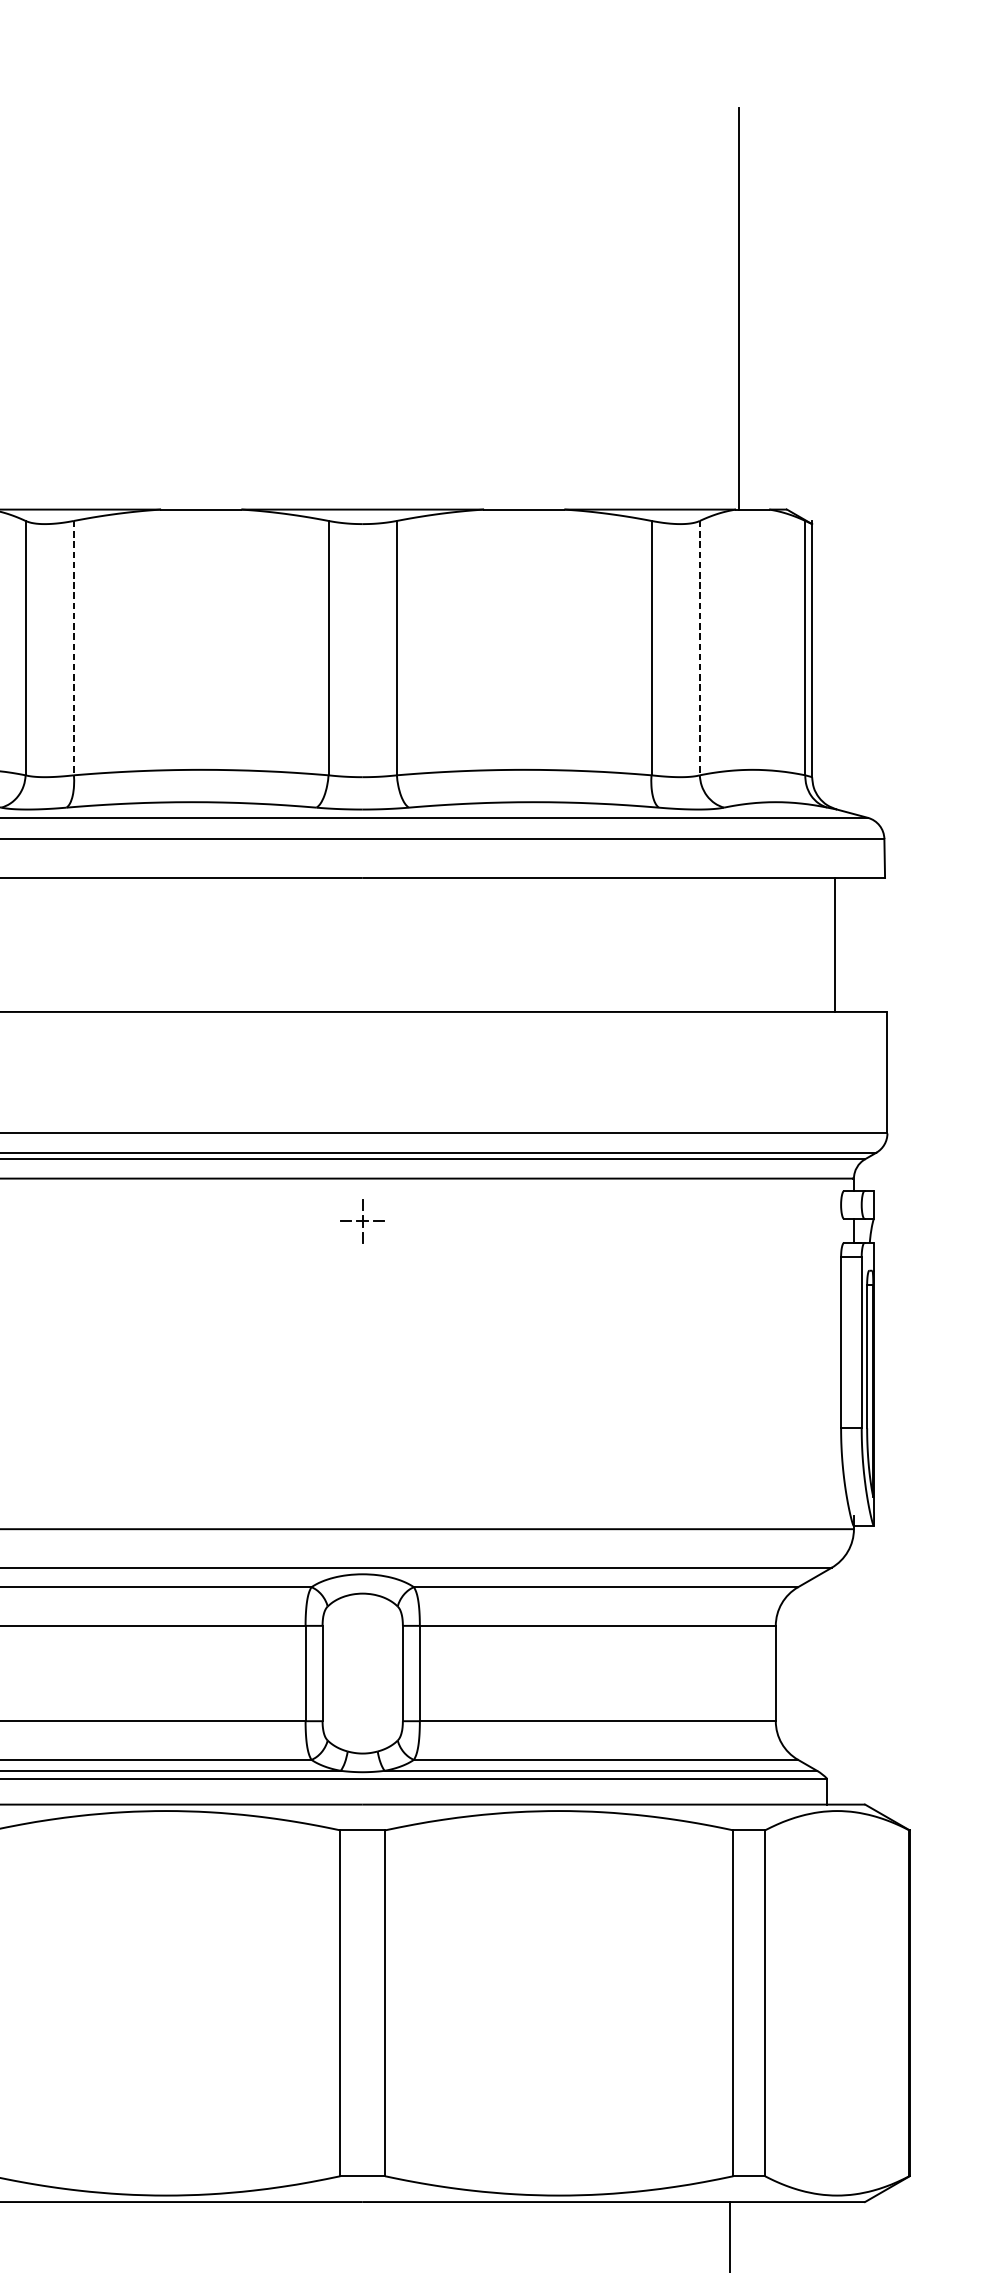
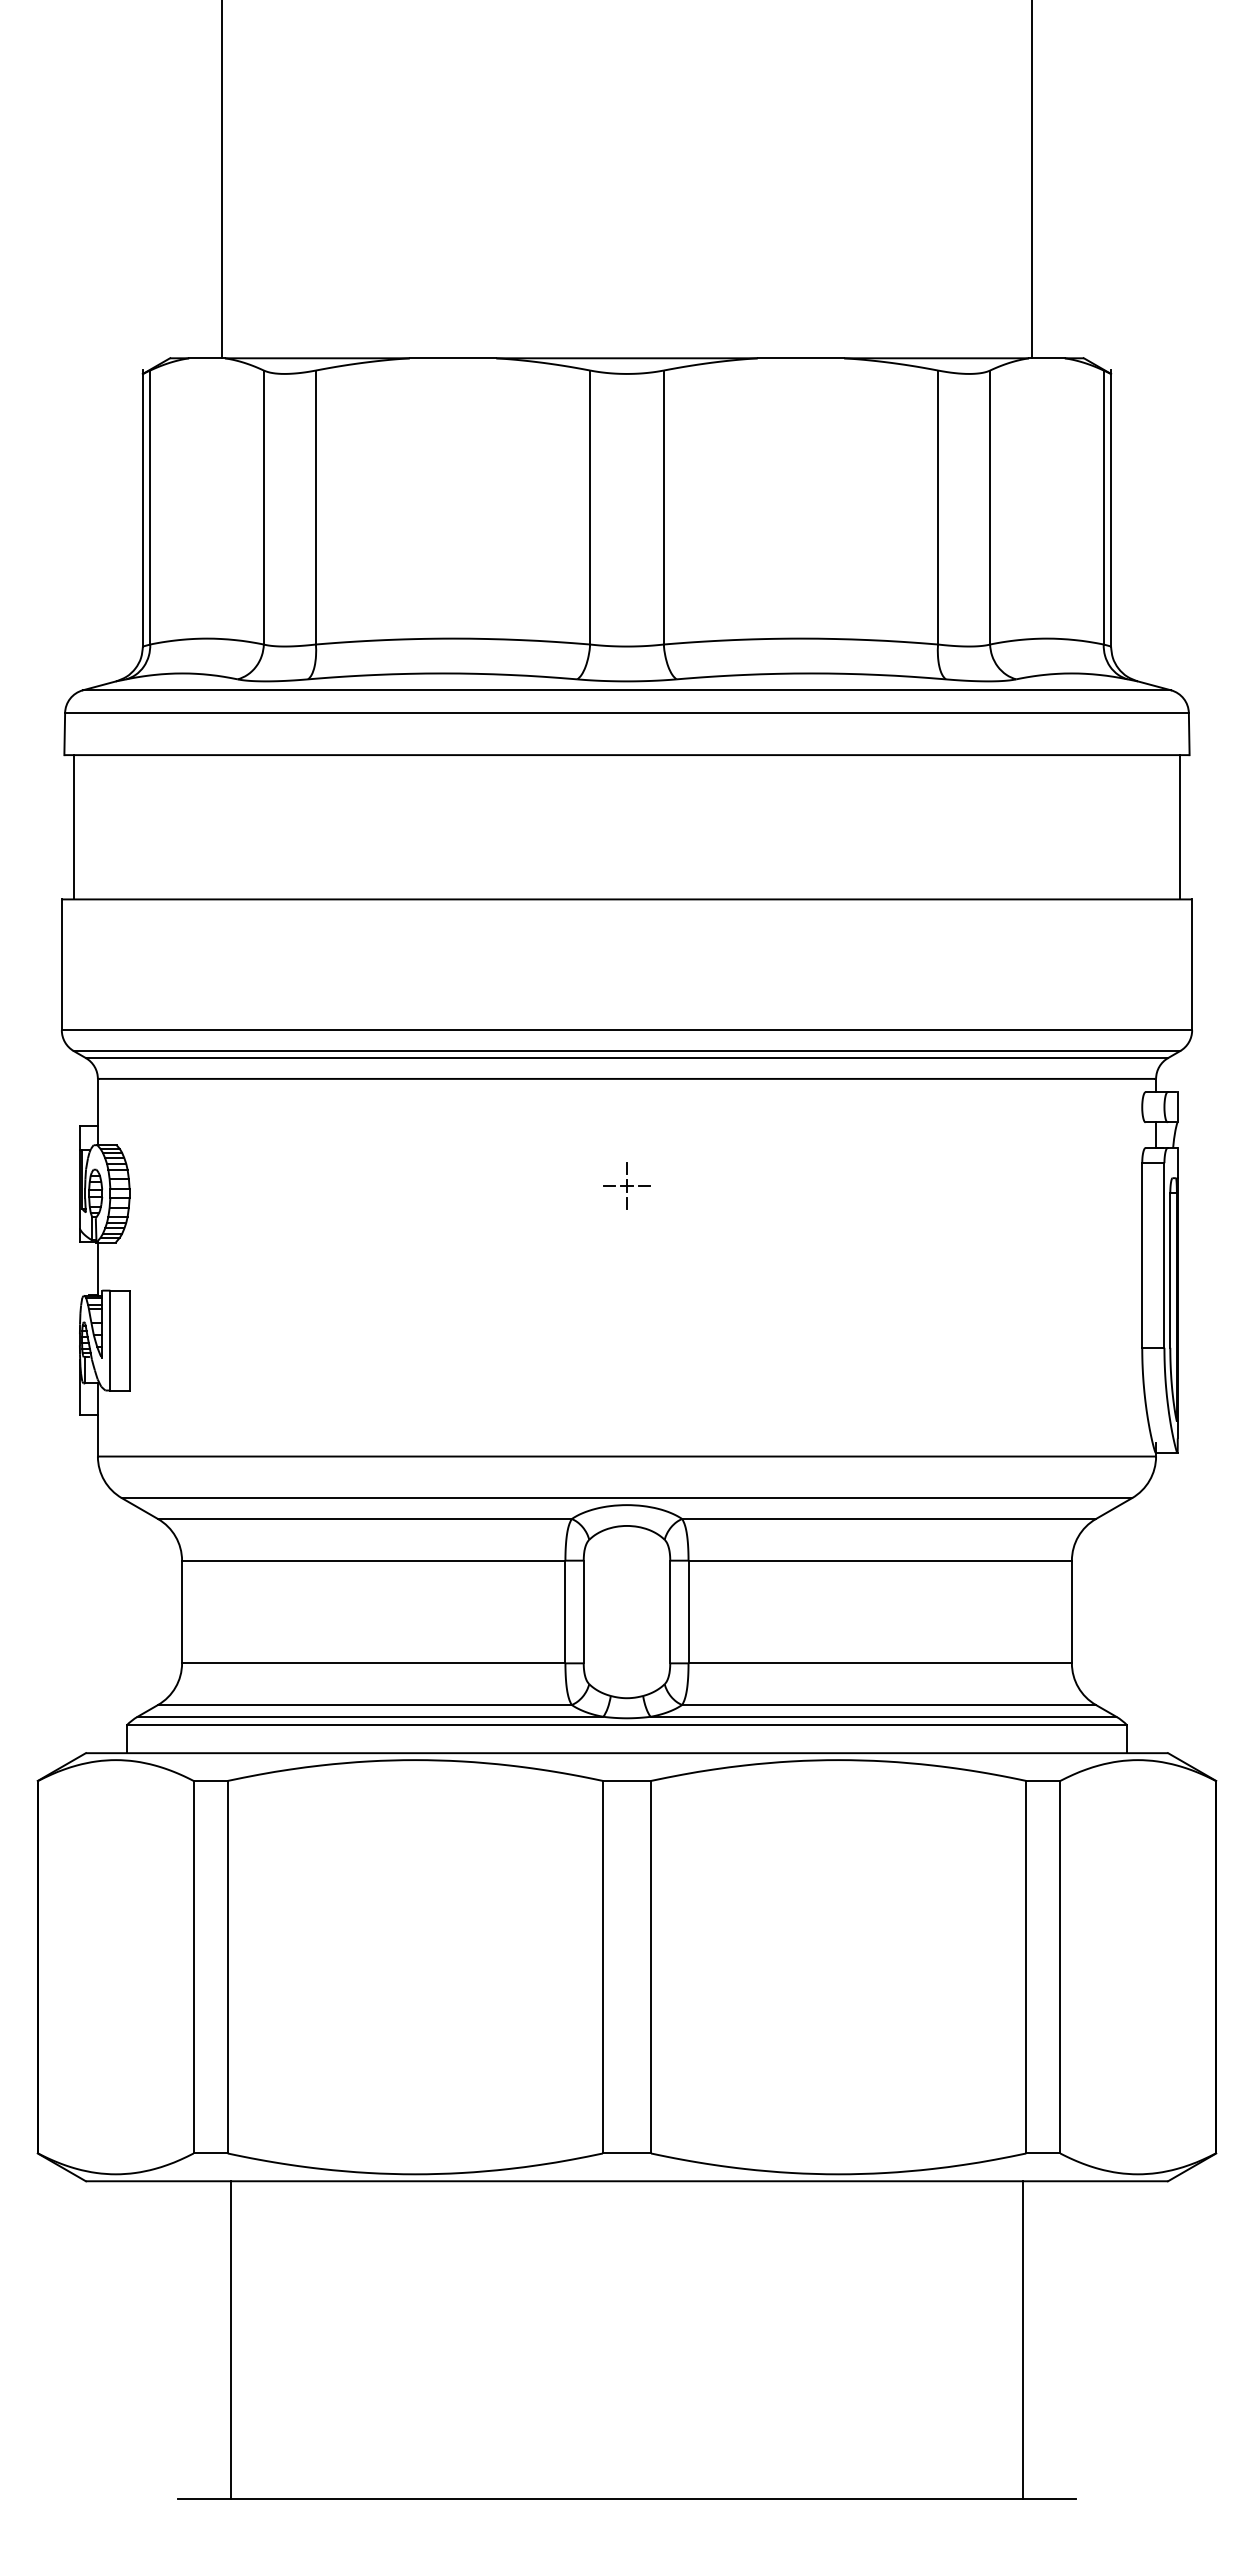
line: (73, 648) -> (315, 507), dashed -> solid
line: (700, 648) -> (990, 507), dashed -> solid
line: (834, 945) -> (1180, 827), moved
part: (362, 1220) -> (626, 1185), moved

